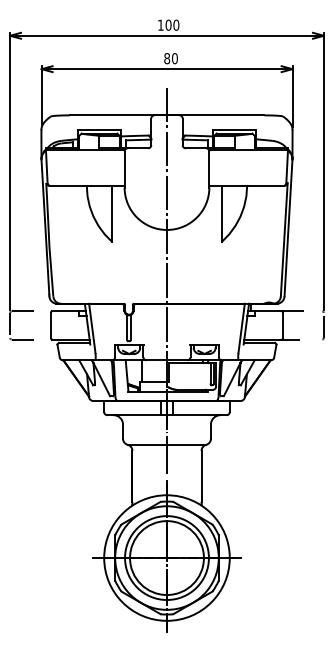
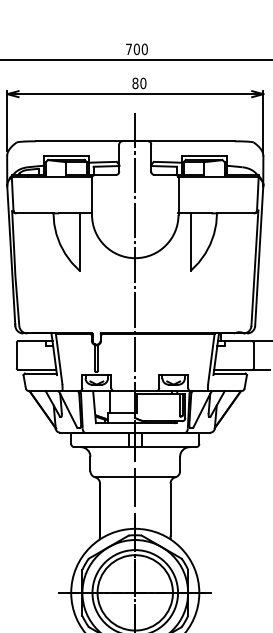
text: (160, 24) -> (128, 48), 100 -> 700

